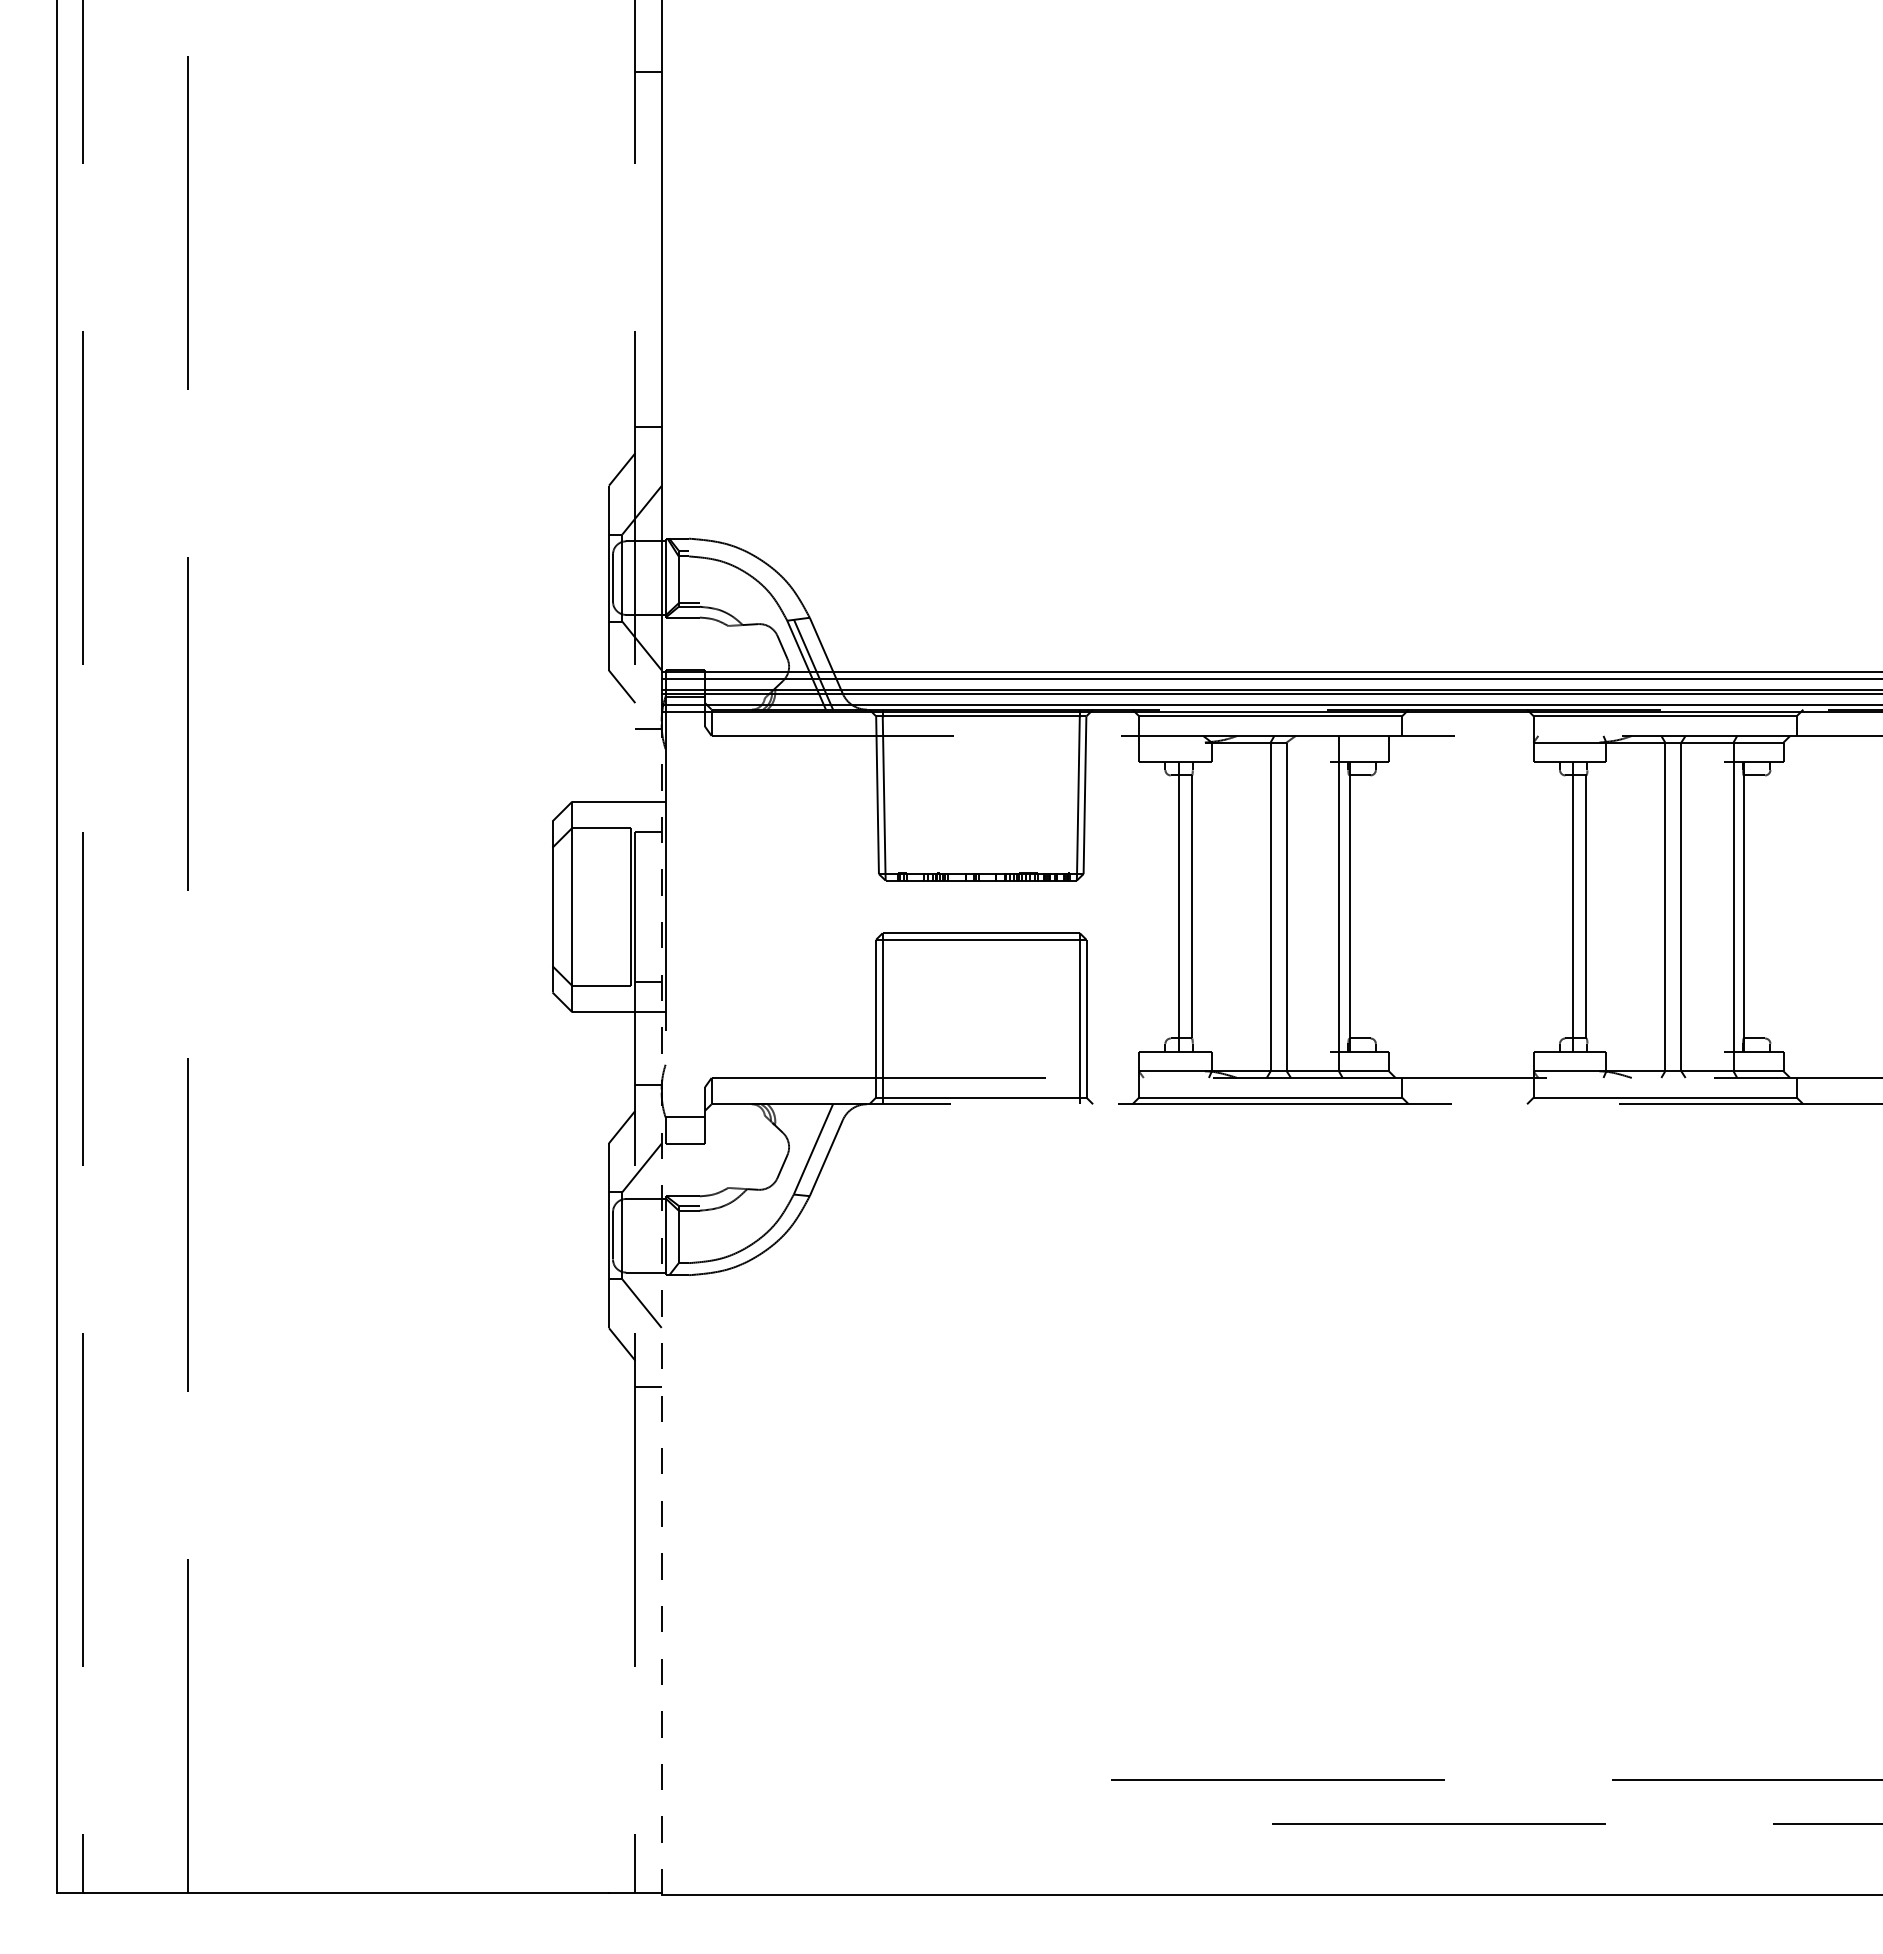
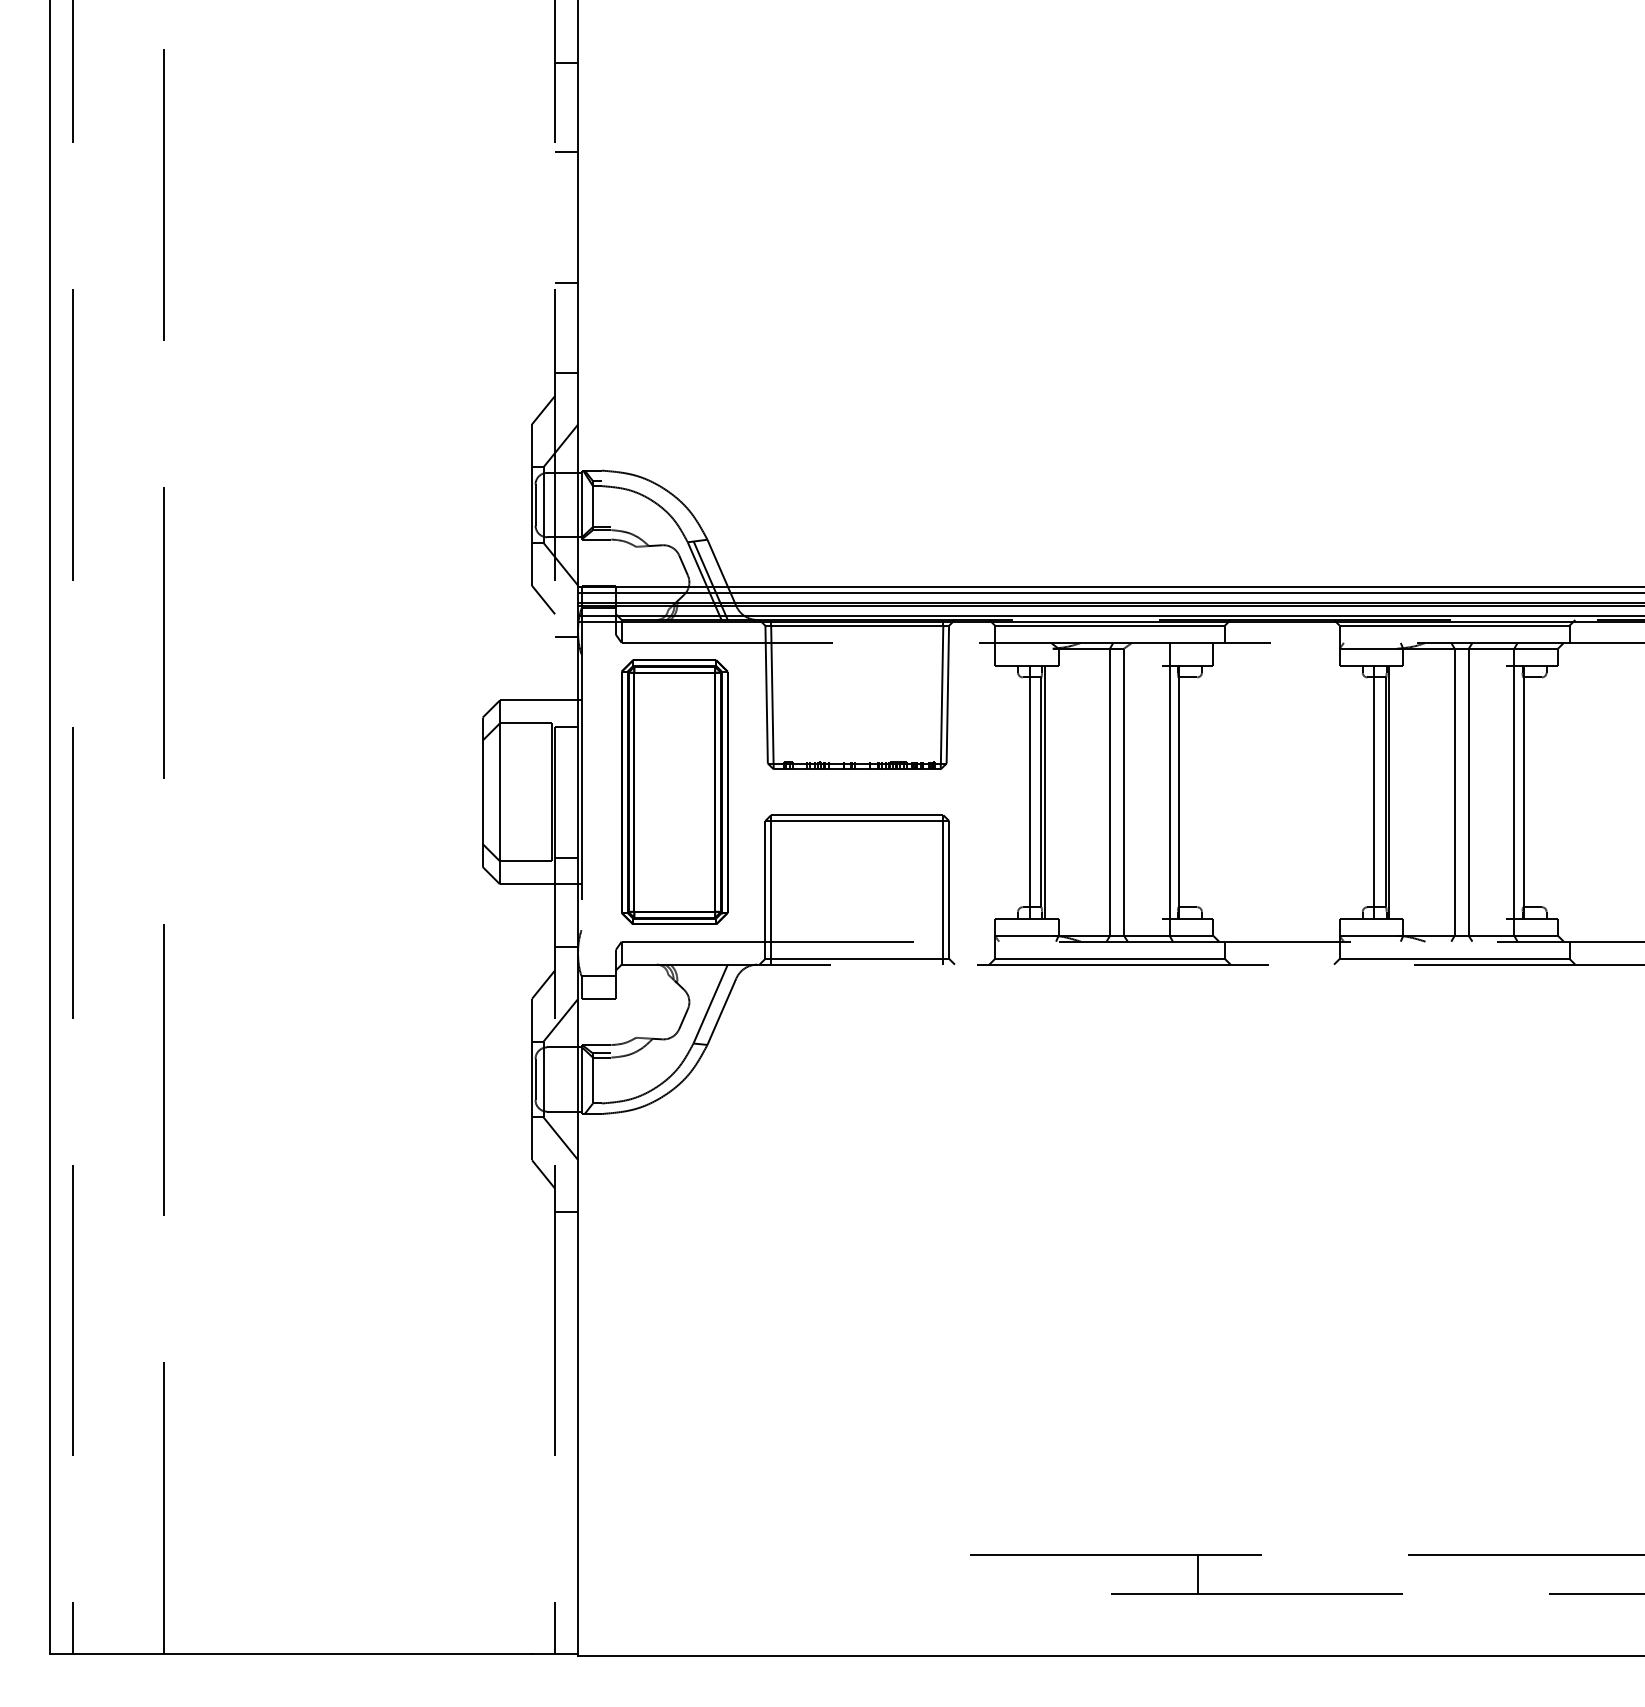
line: (648, 174) -> (566, 152), added
line: (648, 324) -> (566, 283), added
part: (772, 906) -> (674, 791), added
line: (1195, 906) -> (1044, 791), added
line: (1590, 906) -> (1389, 791), added
line: (661, 1303) -> (577, 1138), dashed -> solid
line: (1371, 1801) -> (1198, 1573), added

